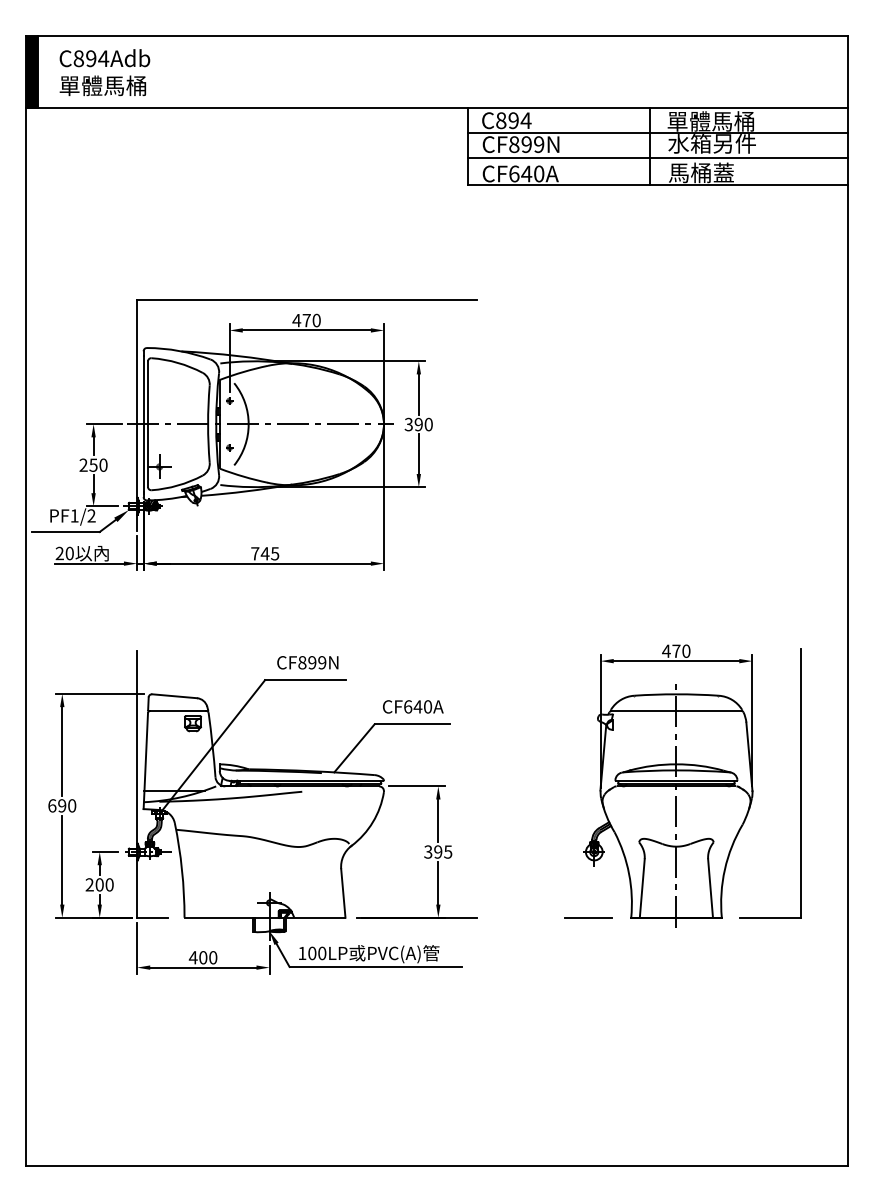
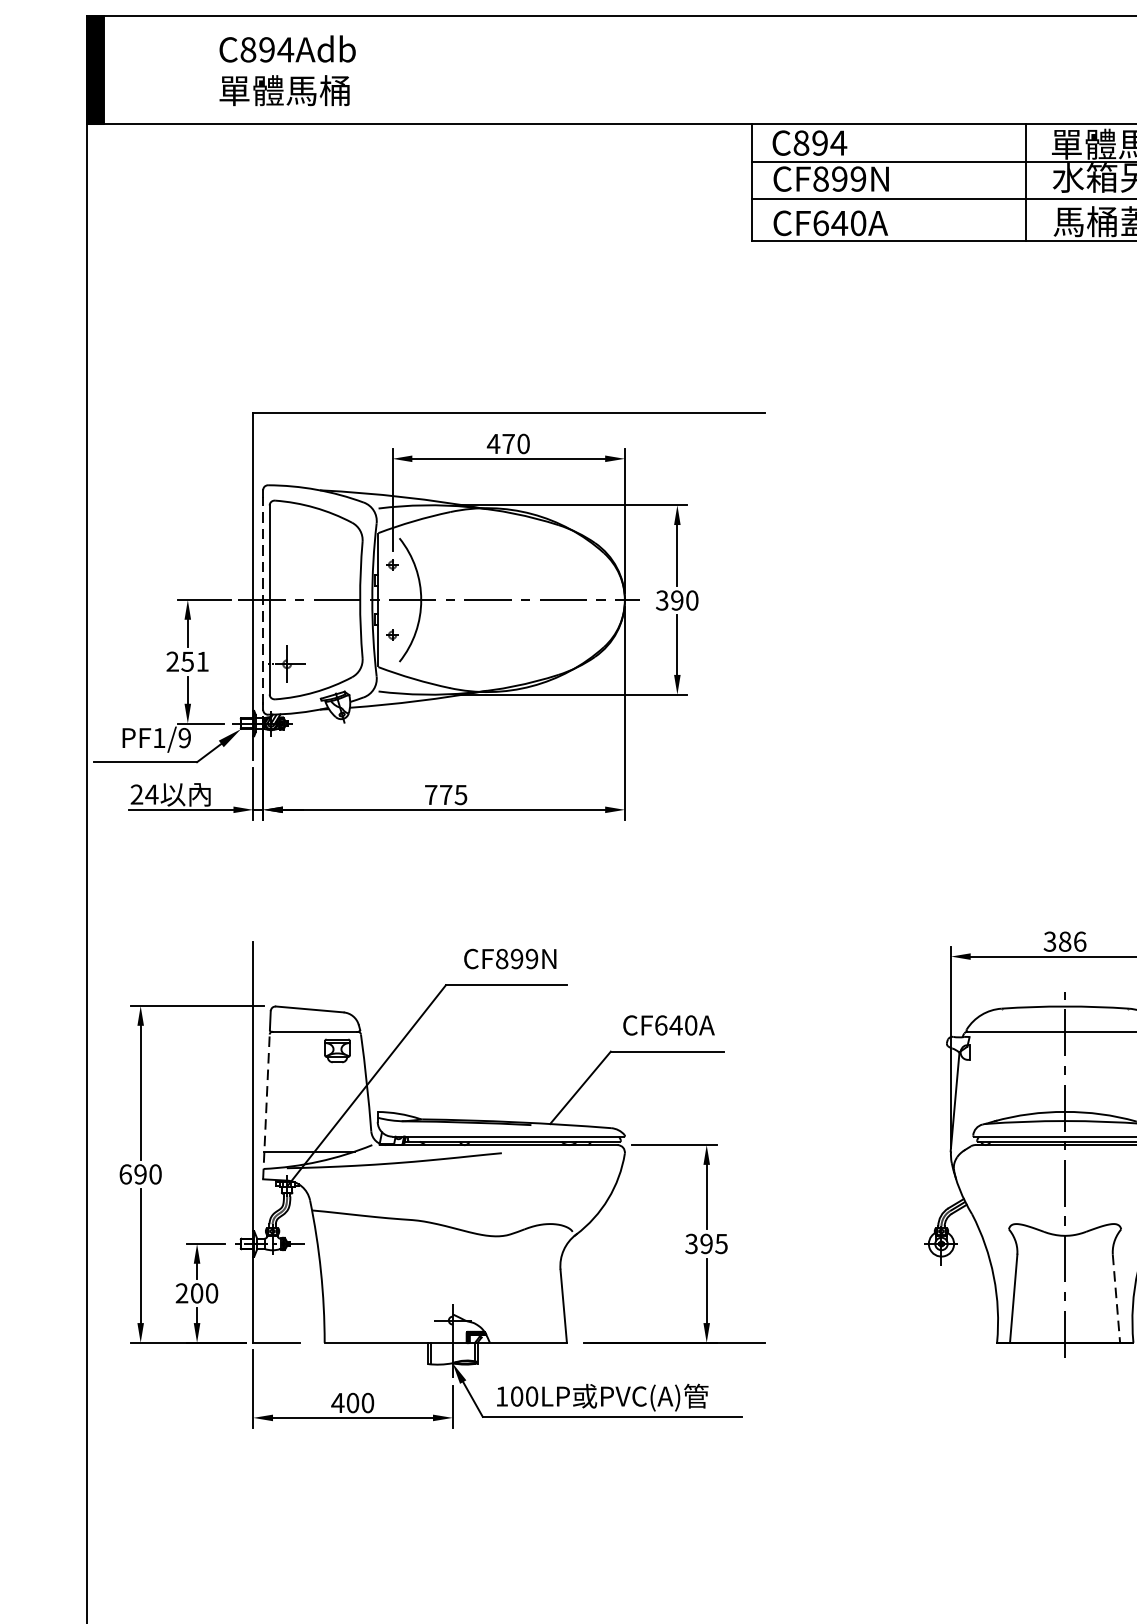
text: (104, 72) -> (286, 70), moved
line: (143, 424) -> (262, 600), solid -> dashed
text: (103, 464) -> (202, 660), 250 -> 251
text: (91, 516) -> (184, 738), PF1/2 -> PF1/9
text: (69, 553) -> (151, 794), 20 -> 24
text: (264, 553) -> (445, 794), 745 -> 775
text: (676, 650) -> (1065, 940), 470 -> 386
line: (145, 760) -> (265, 1106), solid -> dashed
line: (710, 888) -> (1116, 1298), solid -> dashed
line: (588, 917) -> (932, 1342), removed

